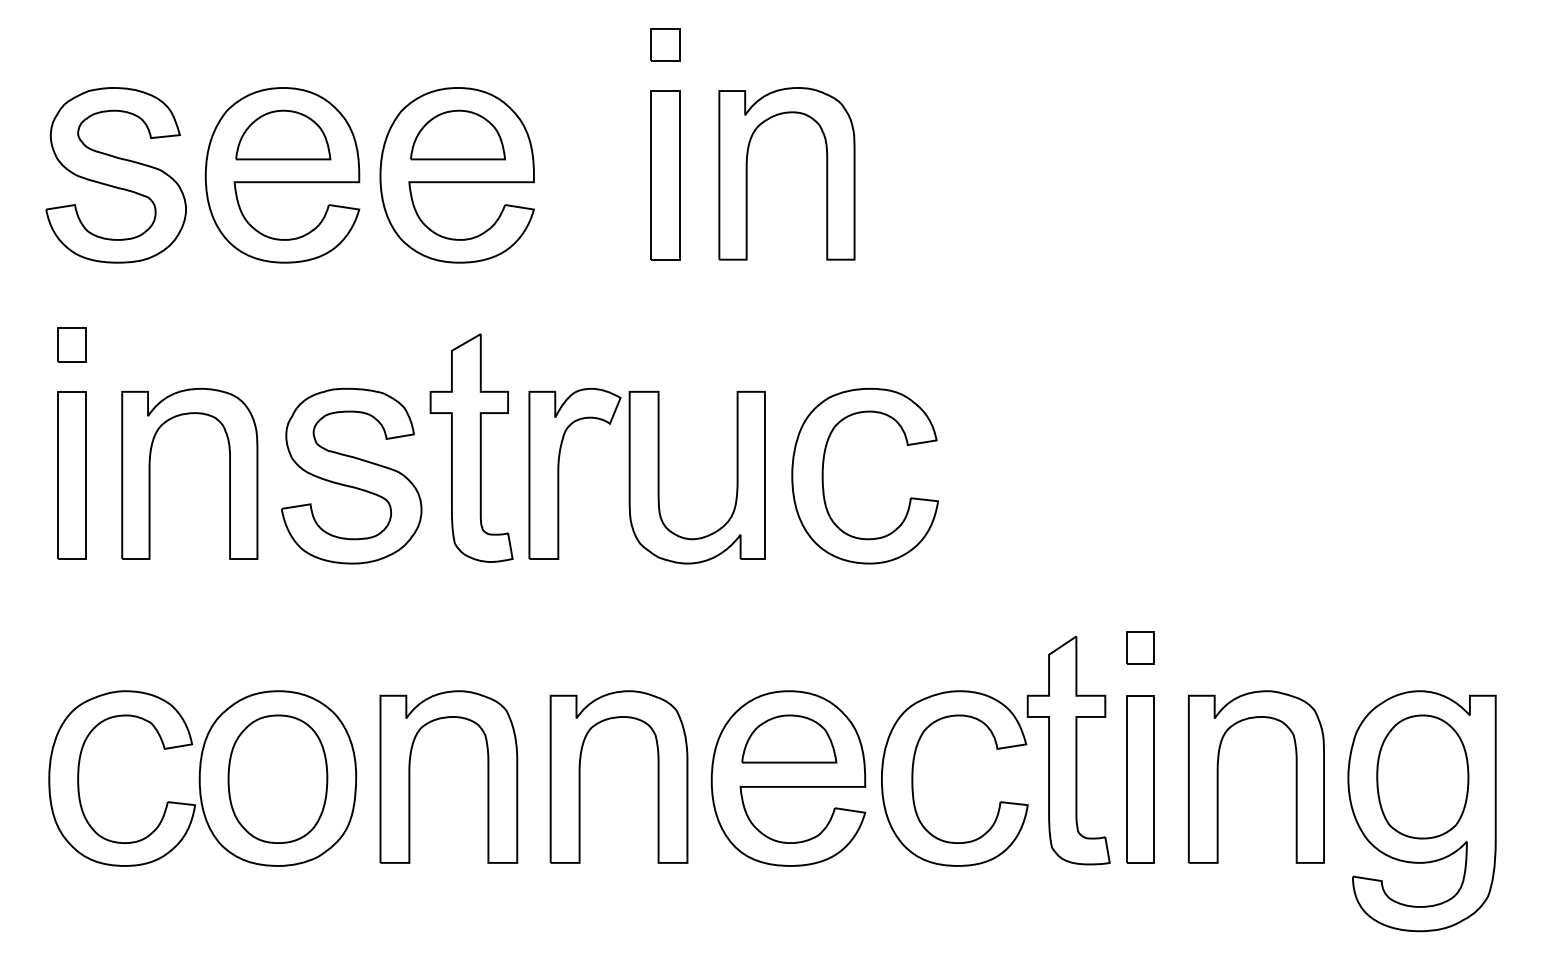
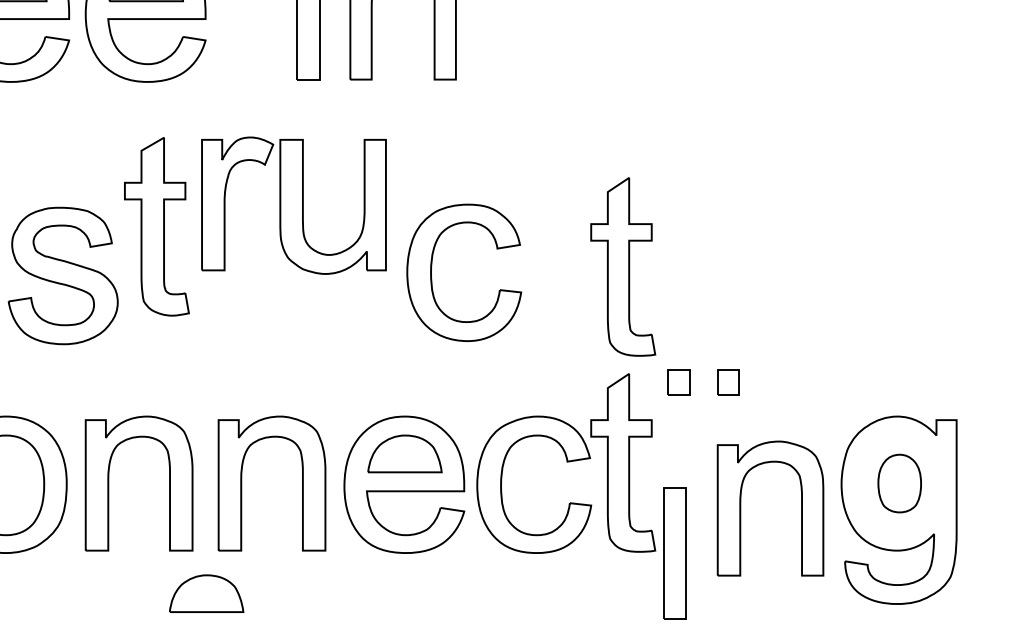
part: (351, 475) -> (63, 275), moved
part: (646, 475) -> (293, 205), moved
part: (823, 475) -> (431, 272), moved
part: (1068, 499) -> (623, 266), added
part: (1203, 647) -> (728, 382), added
part: (1218, 776) -> (740, 508), moved
part: (1422, 776) -> (899, 483), size x0.6
part: (1140, 779) -> (675, 553), moved
part: (535, 917) -> (206, 593), added

